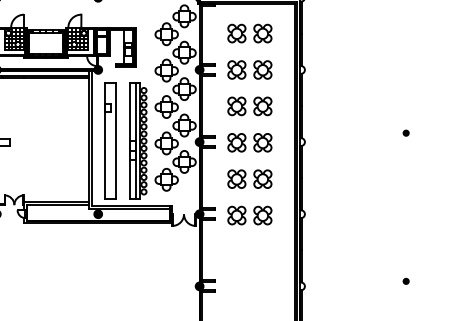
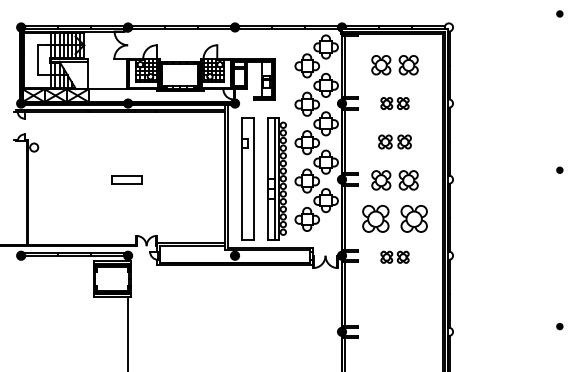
part: (249, 69) -> (394, 103), size x0.6
part: (249, 105) -> (394, 141), size x0.7
part: (249, 178) -> (394, 218), size x1.4
part: (249, 215) -> (394, 257), size x0.6

